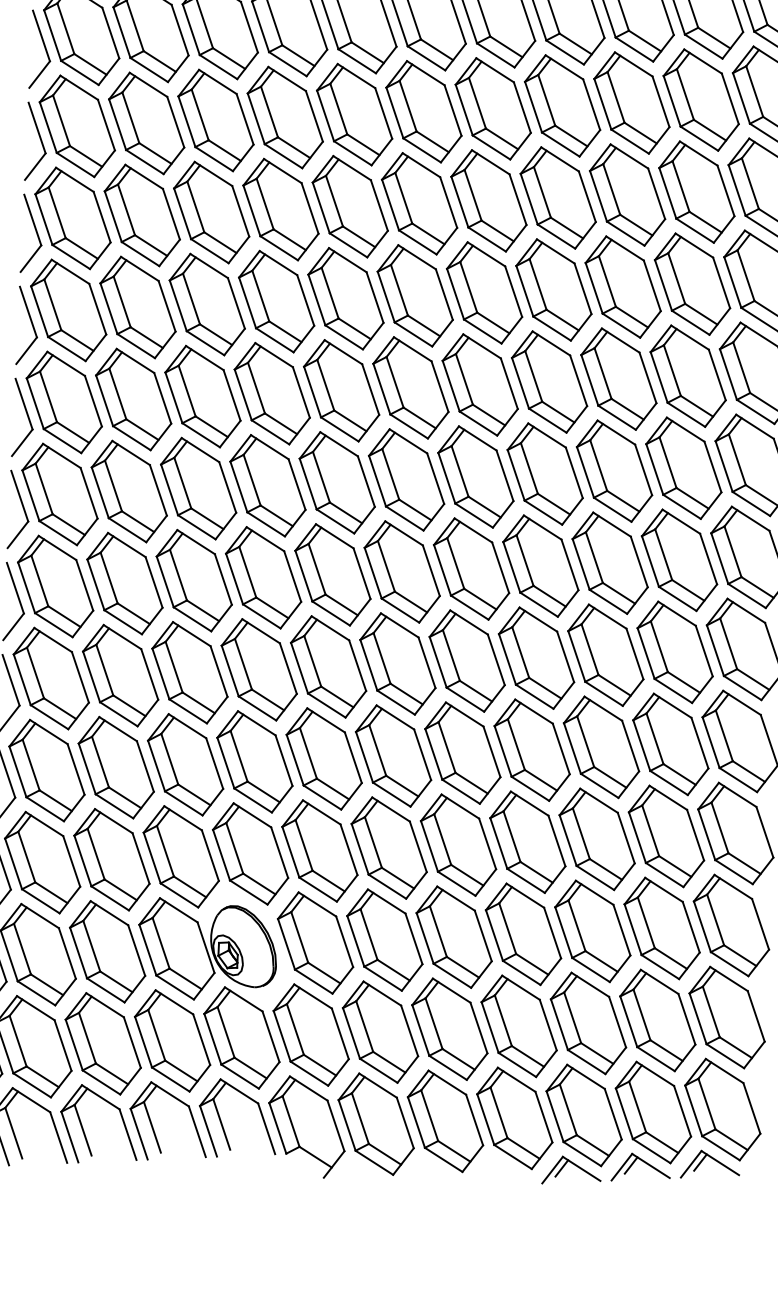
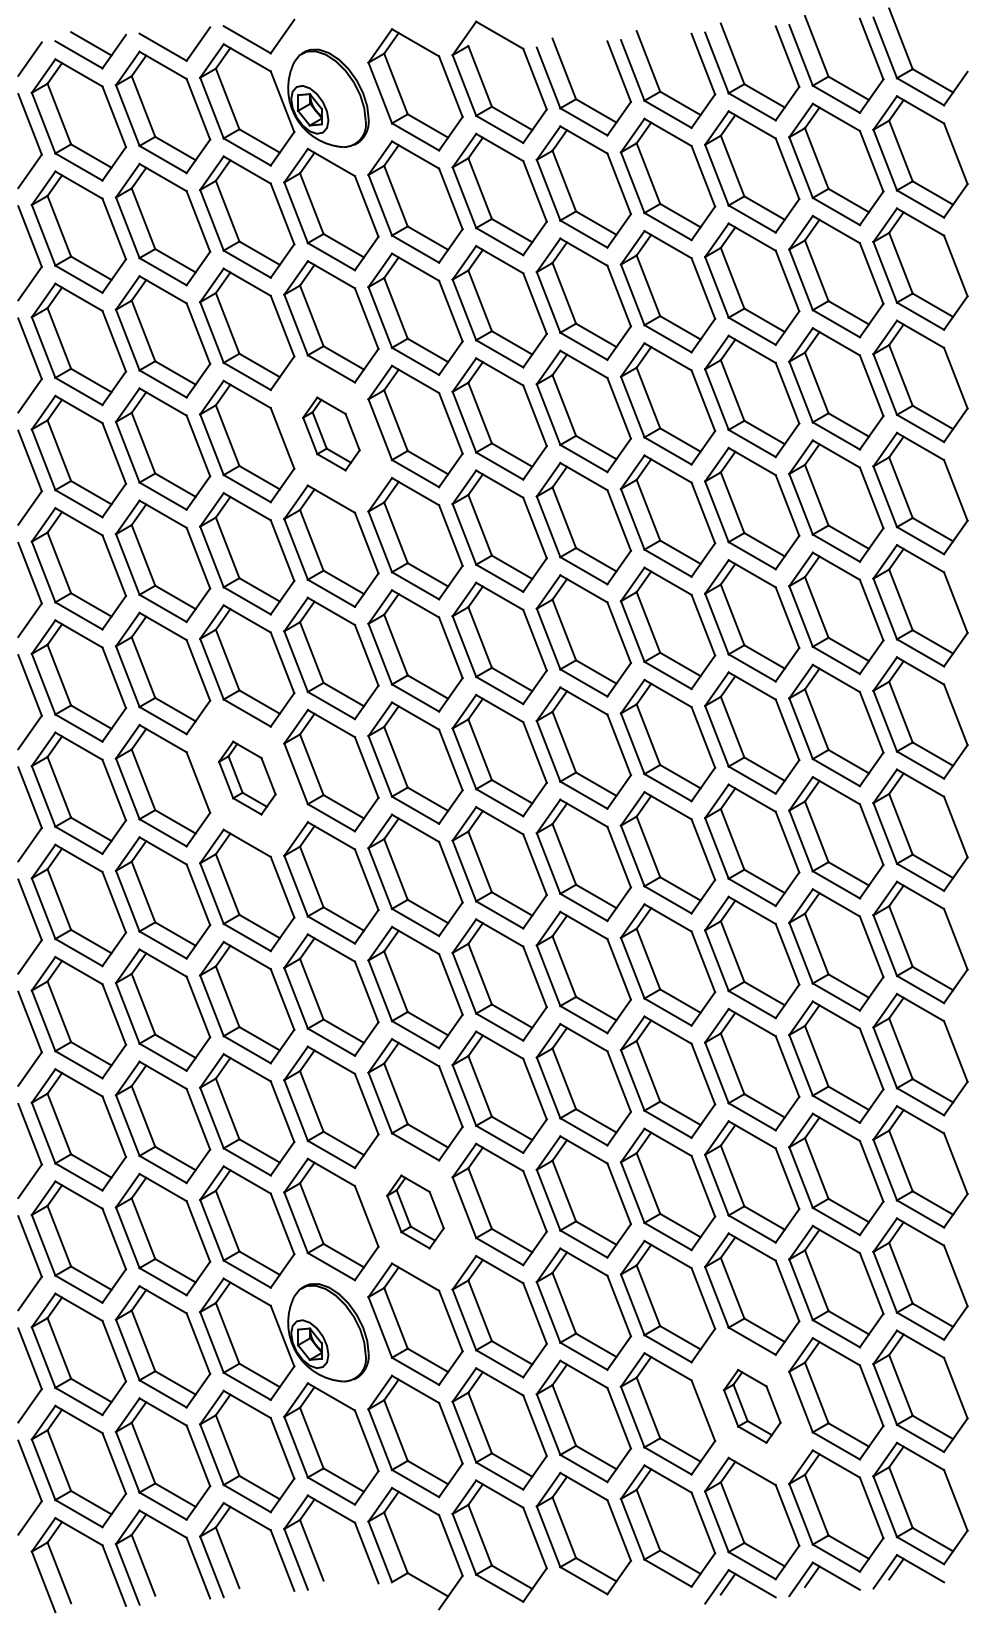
part: (281, 209) -> (331, 433), size x0.6
part: (198, 488) -> (247, 777), size x0.6
part: (319, 850) -> (415, 1211), size x0.6
part: (588, 1023) -> (752, 1406), size x0.6

